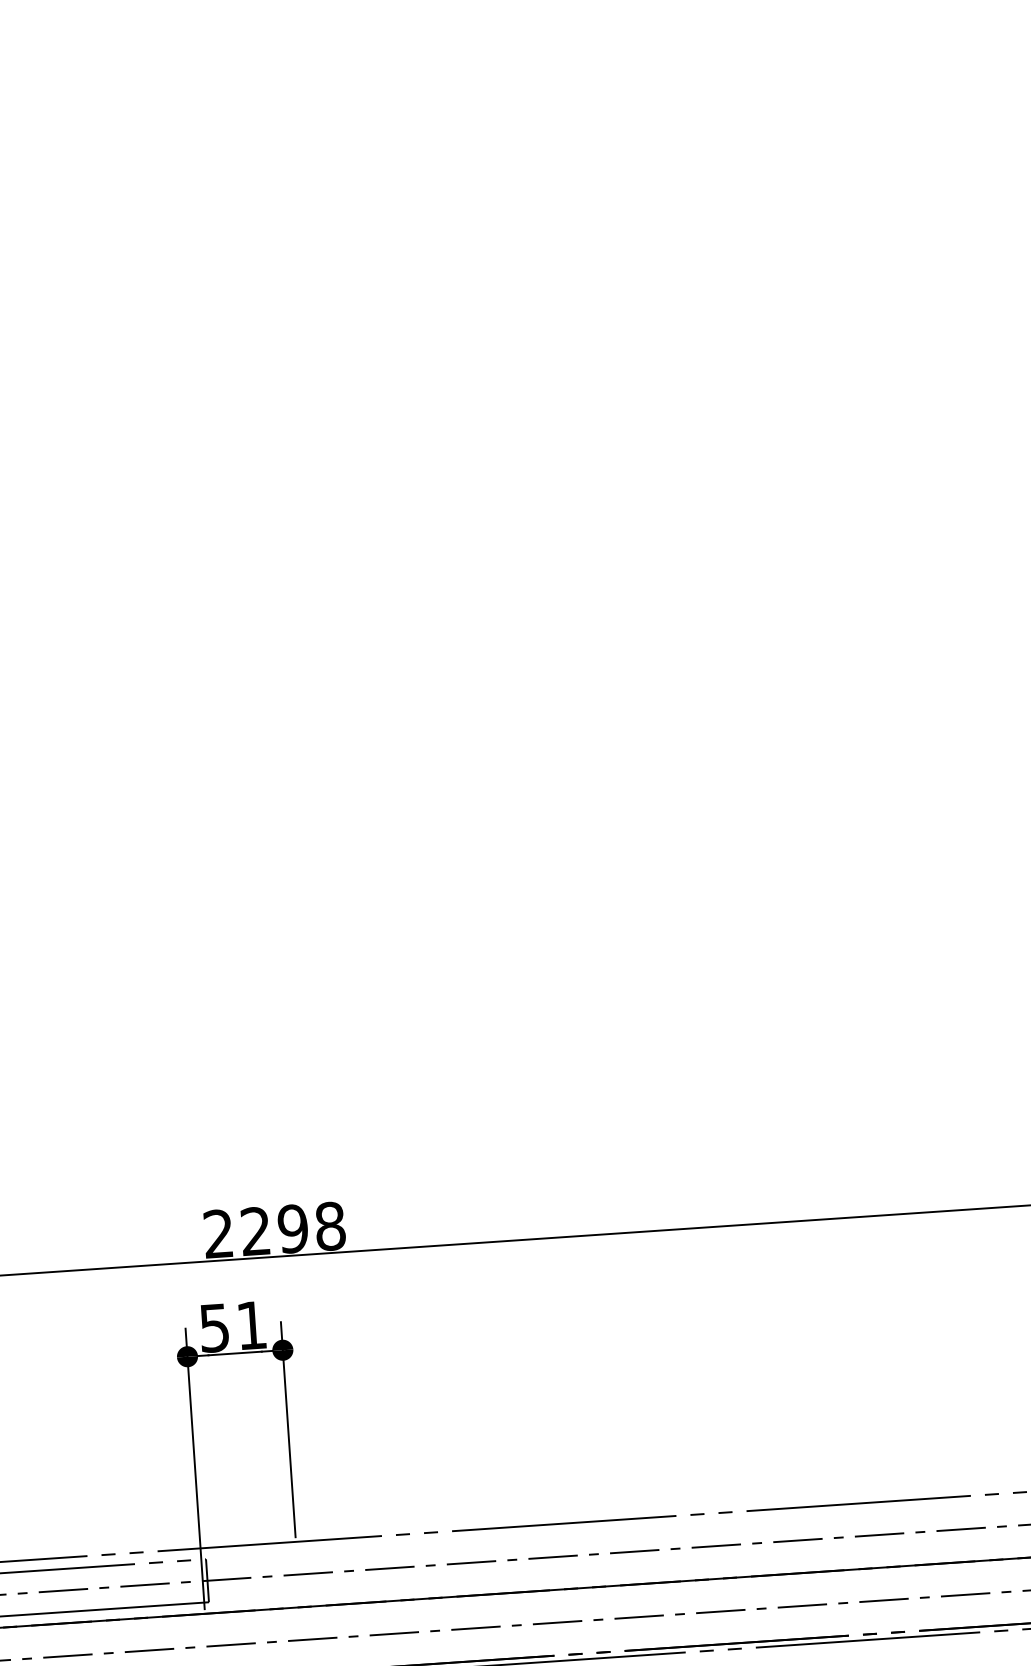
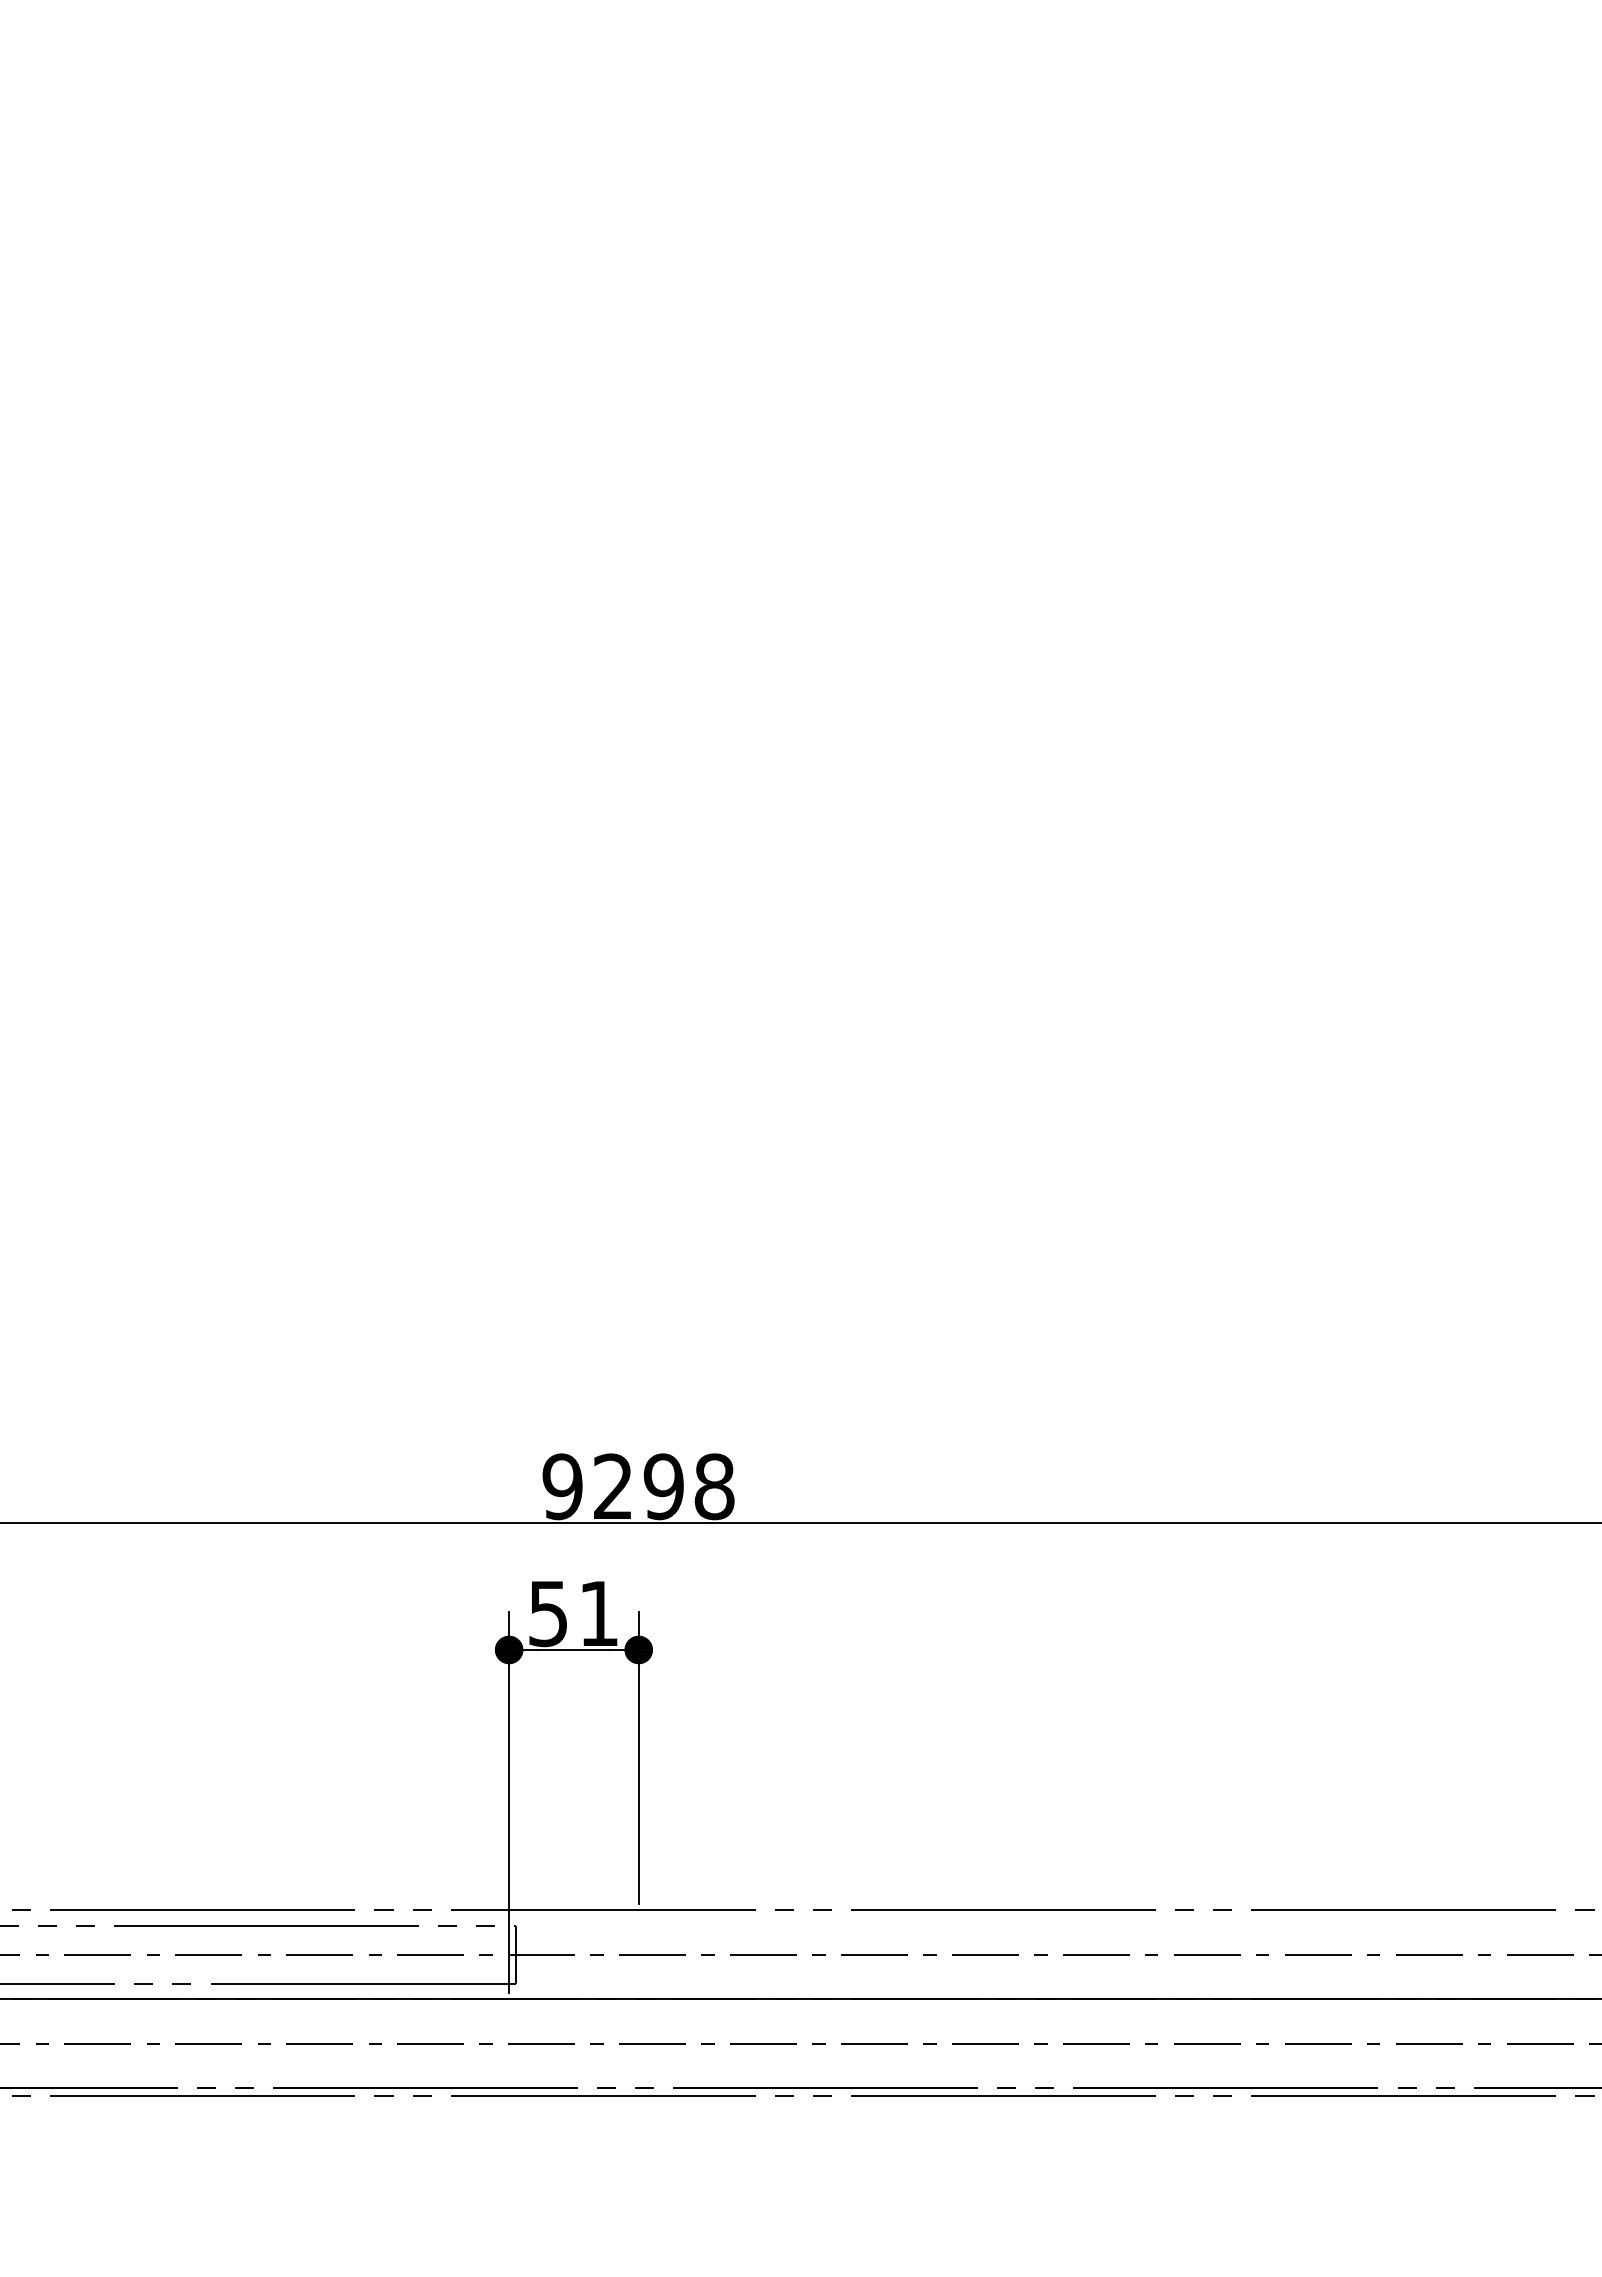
text: (218, 1233) -> (562, 1486), 2298 -> 9298

